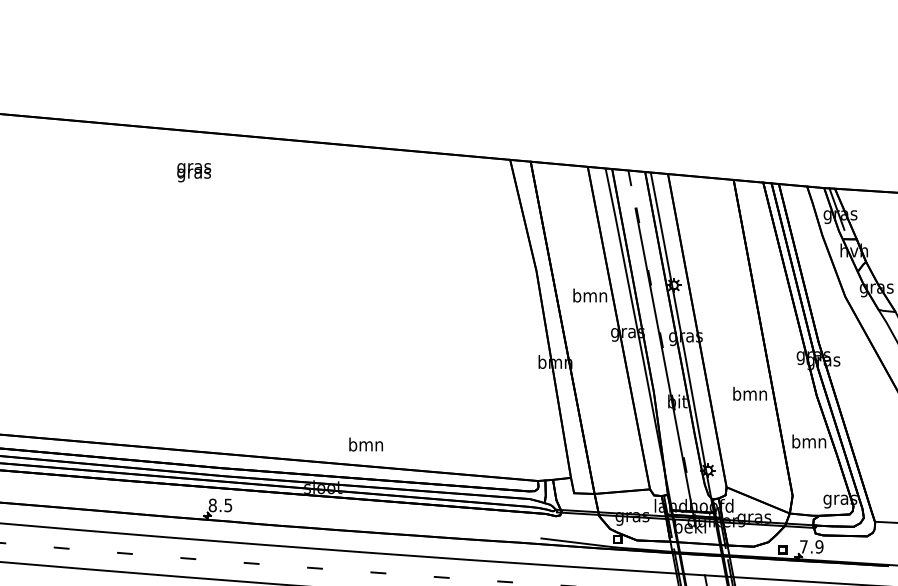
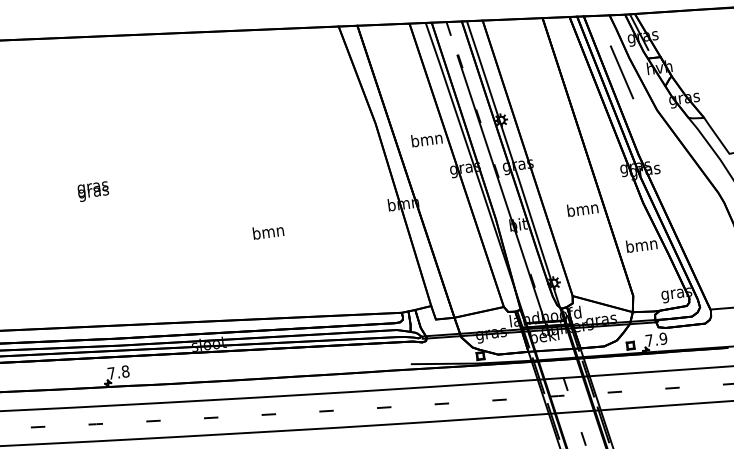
text: (194, 172) -> (93, 191), moved
line: (812, 250) -> (622, 72), added
text: (365, 444) -> (267, 231), moved
text: (220, 505) -> (118, 372), 8.5 -> 7.8

